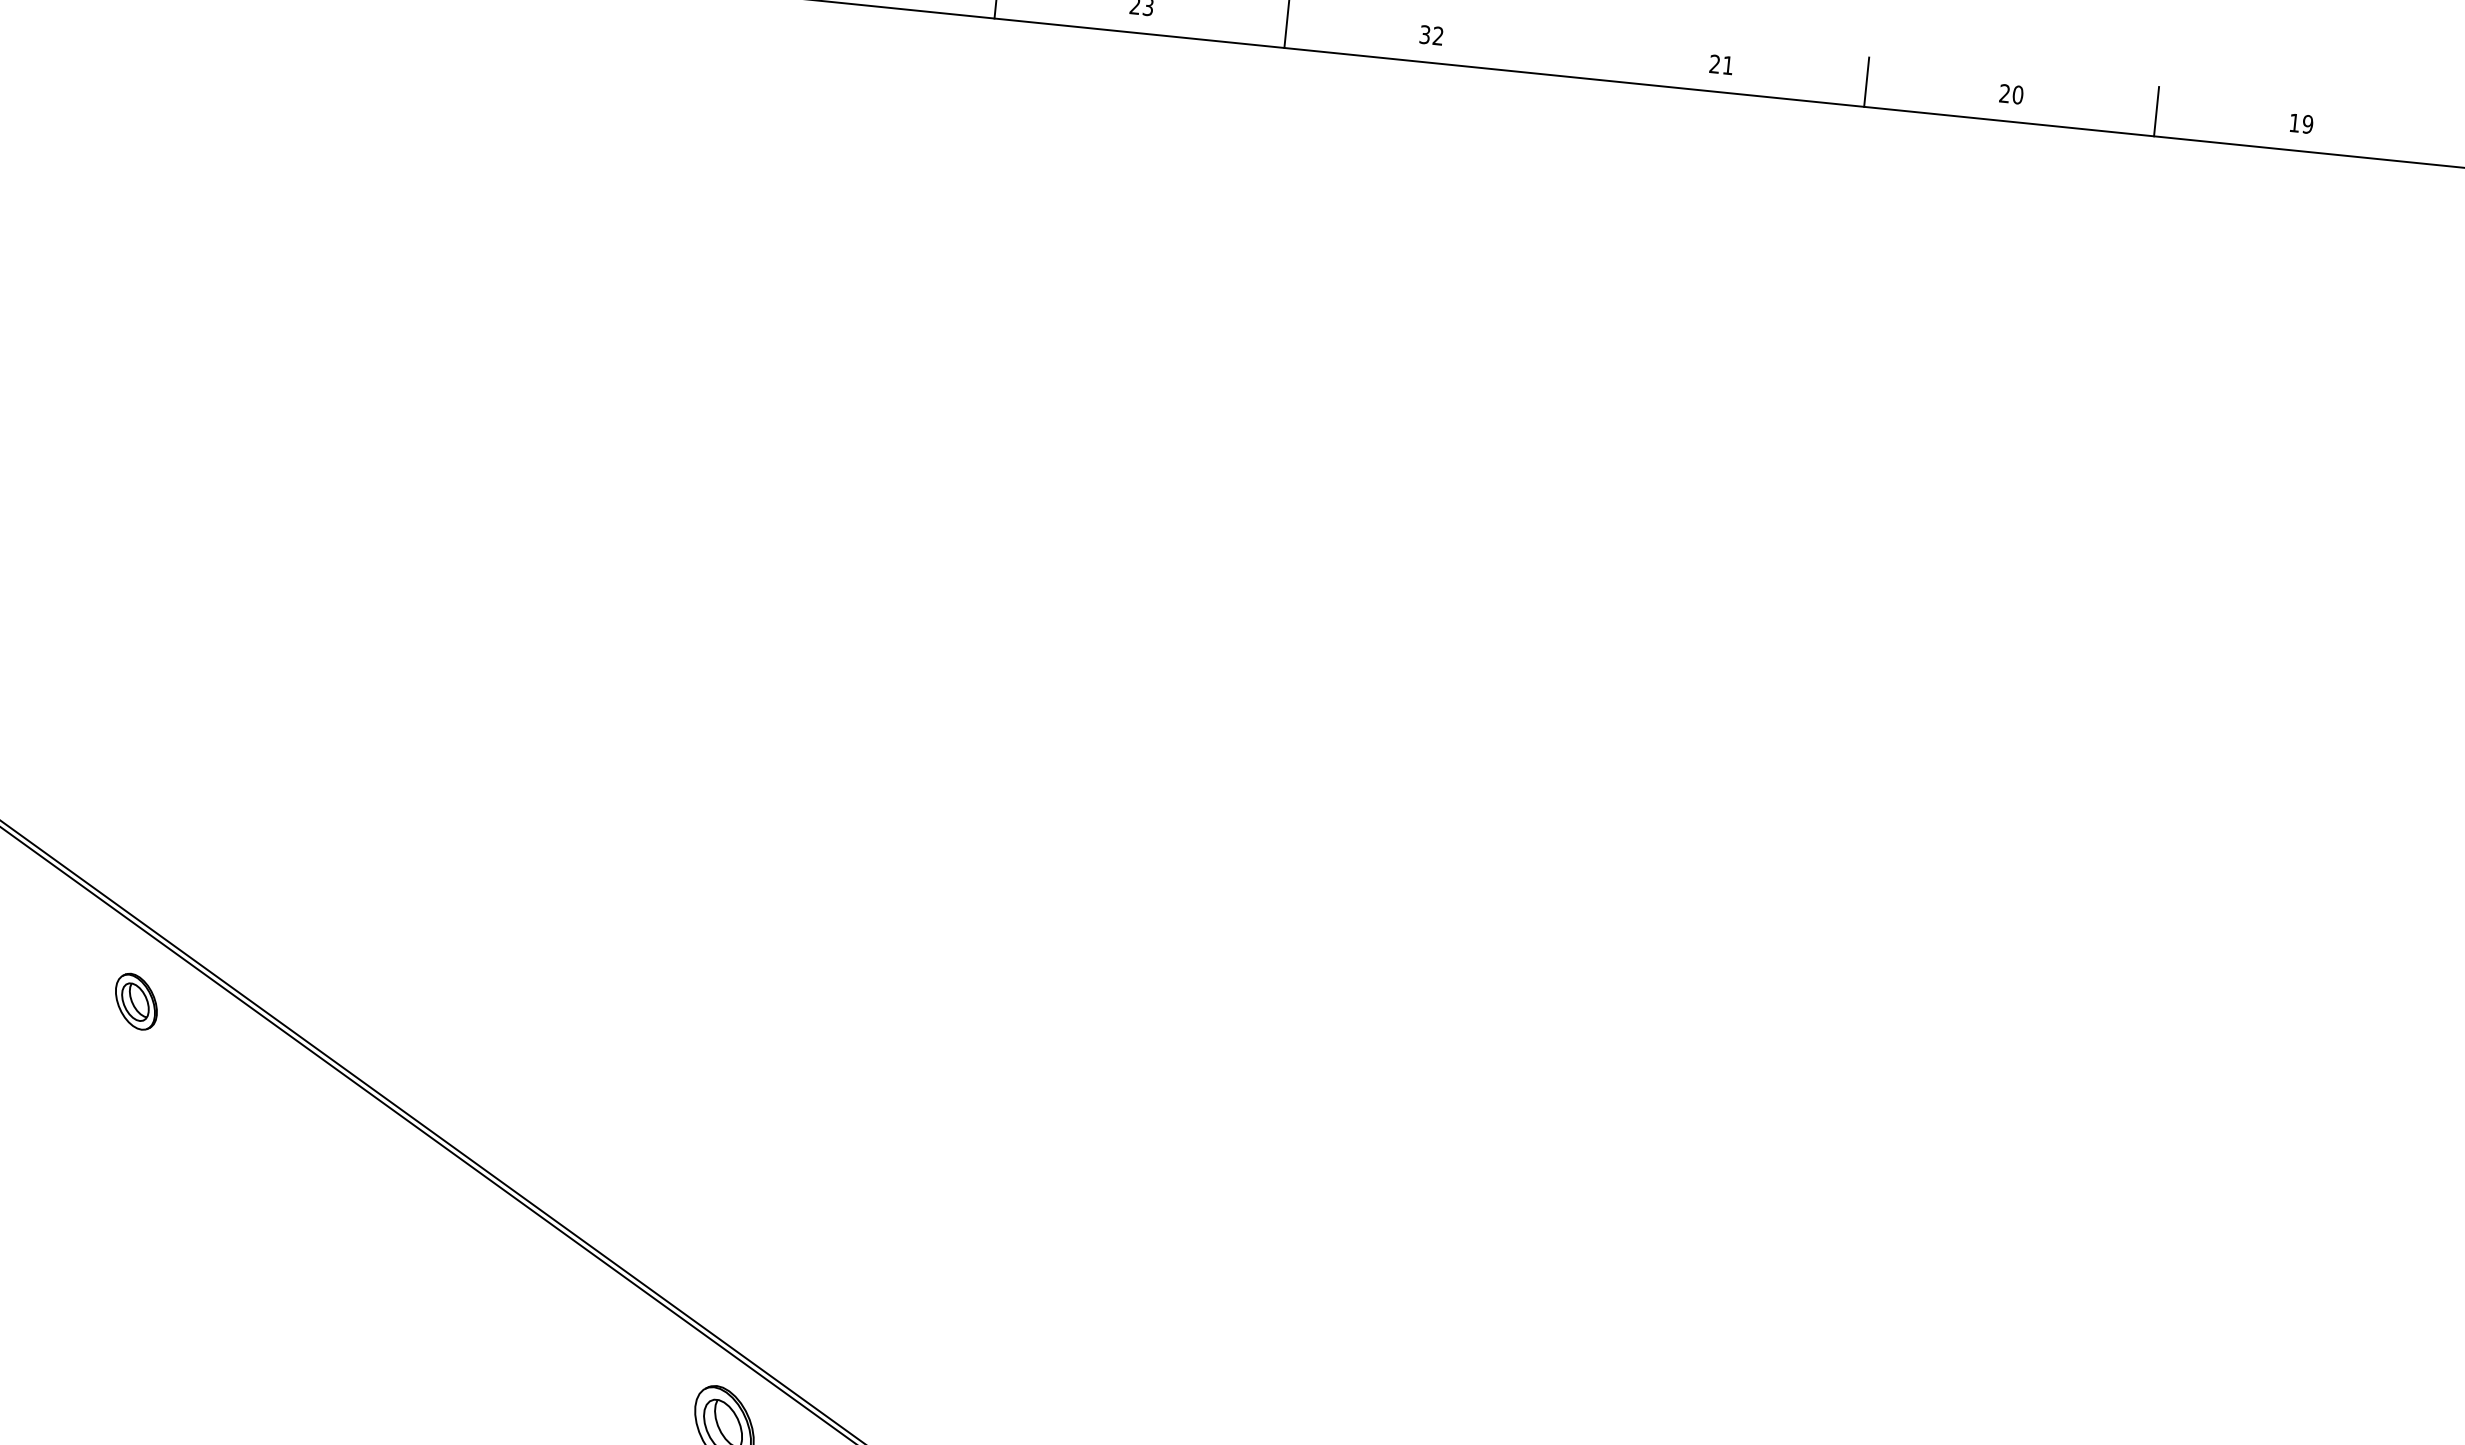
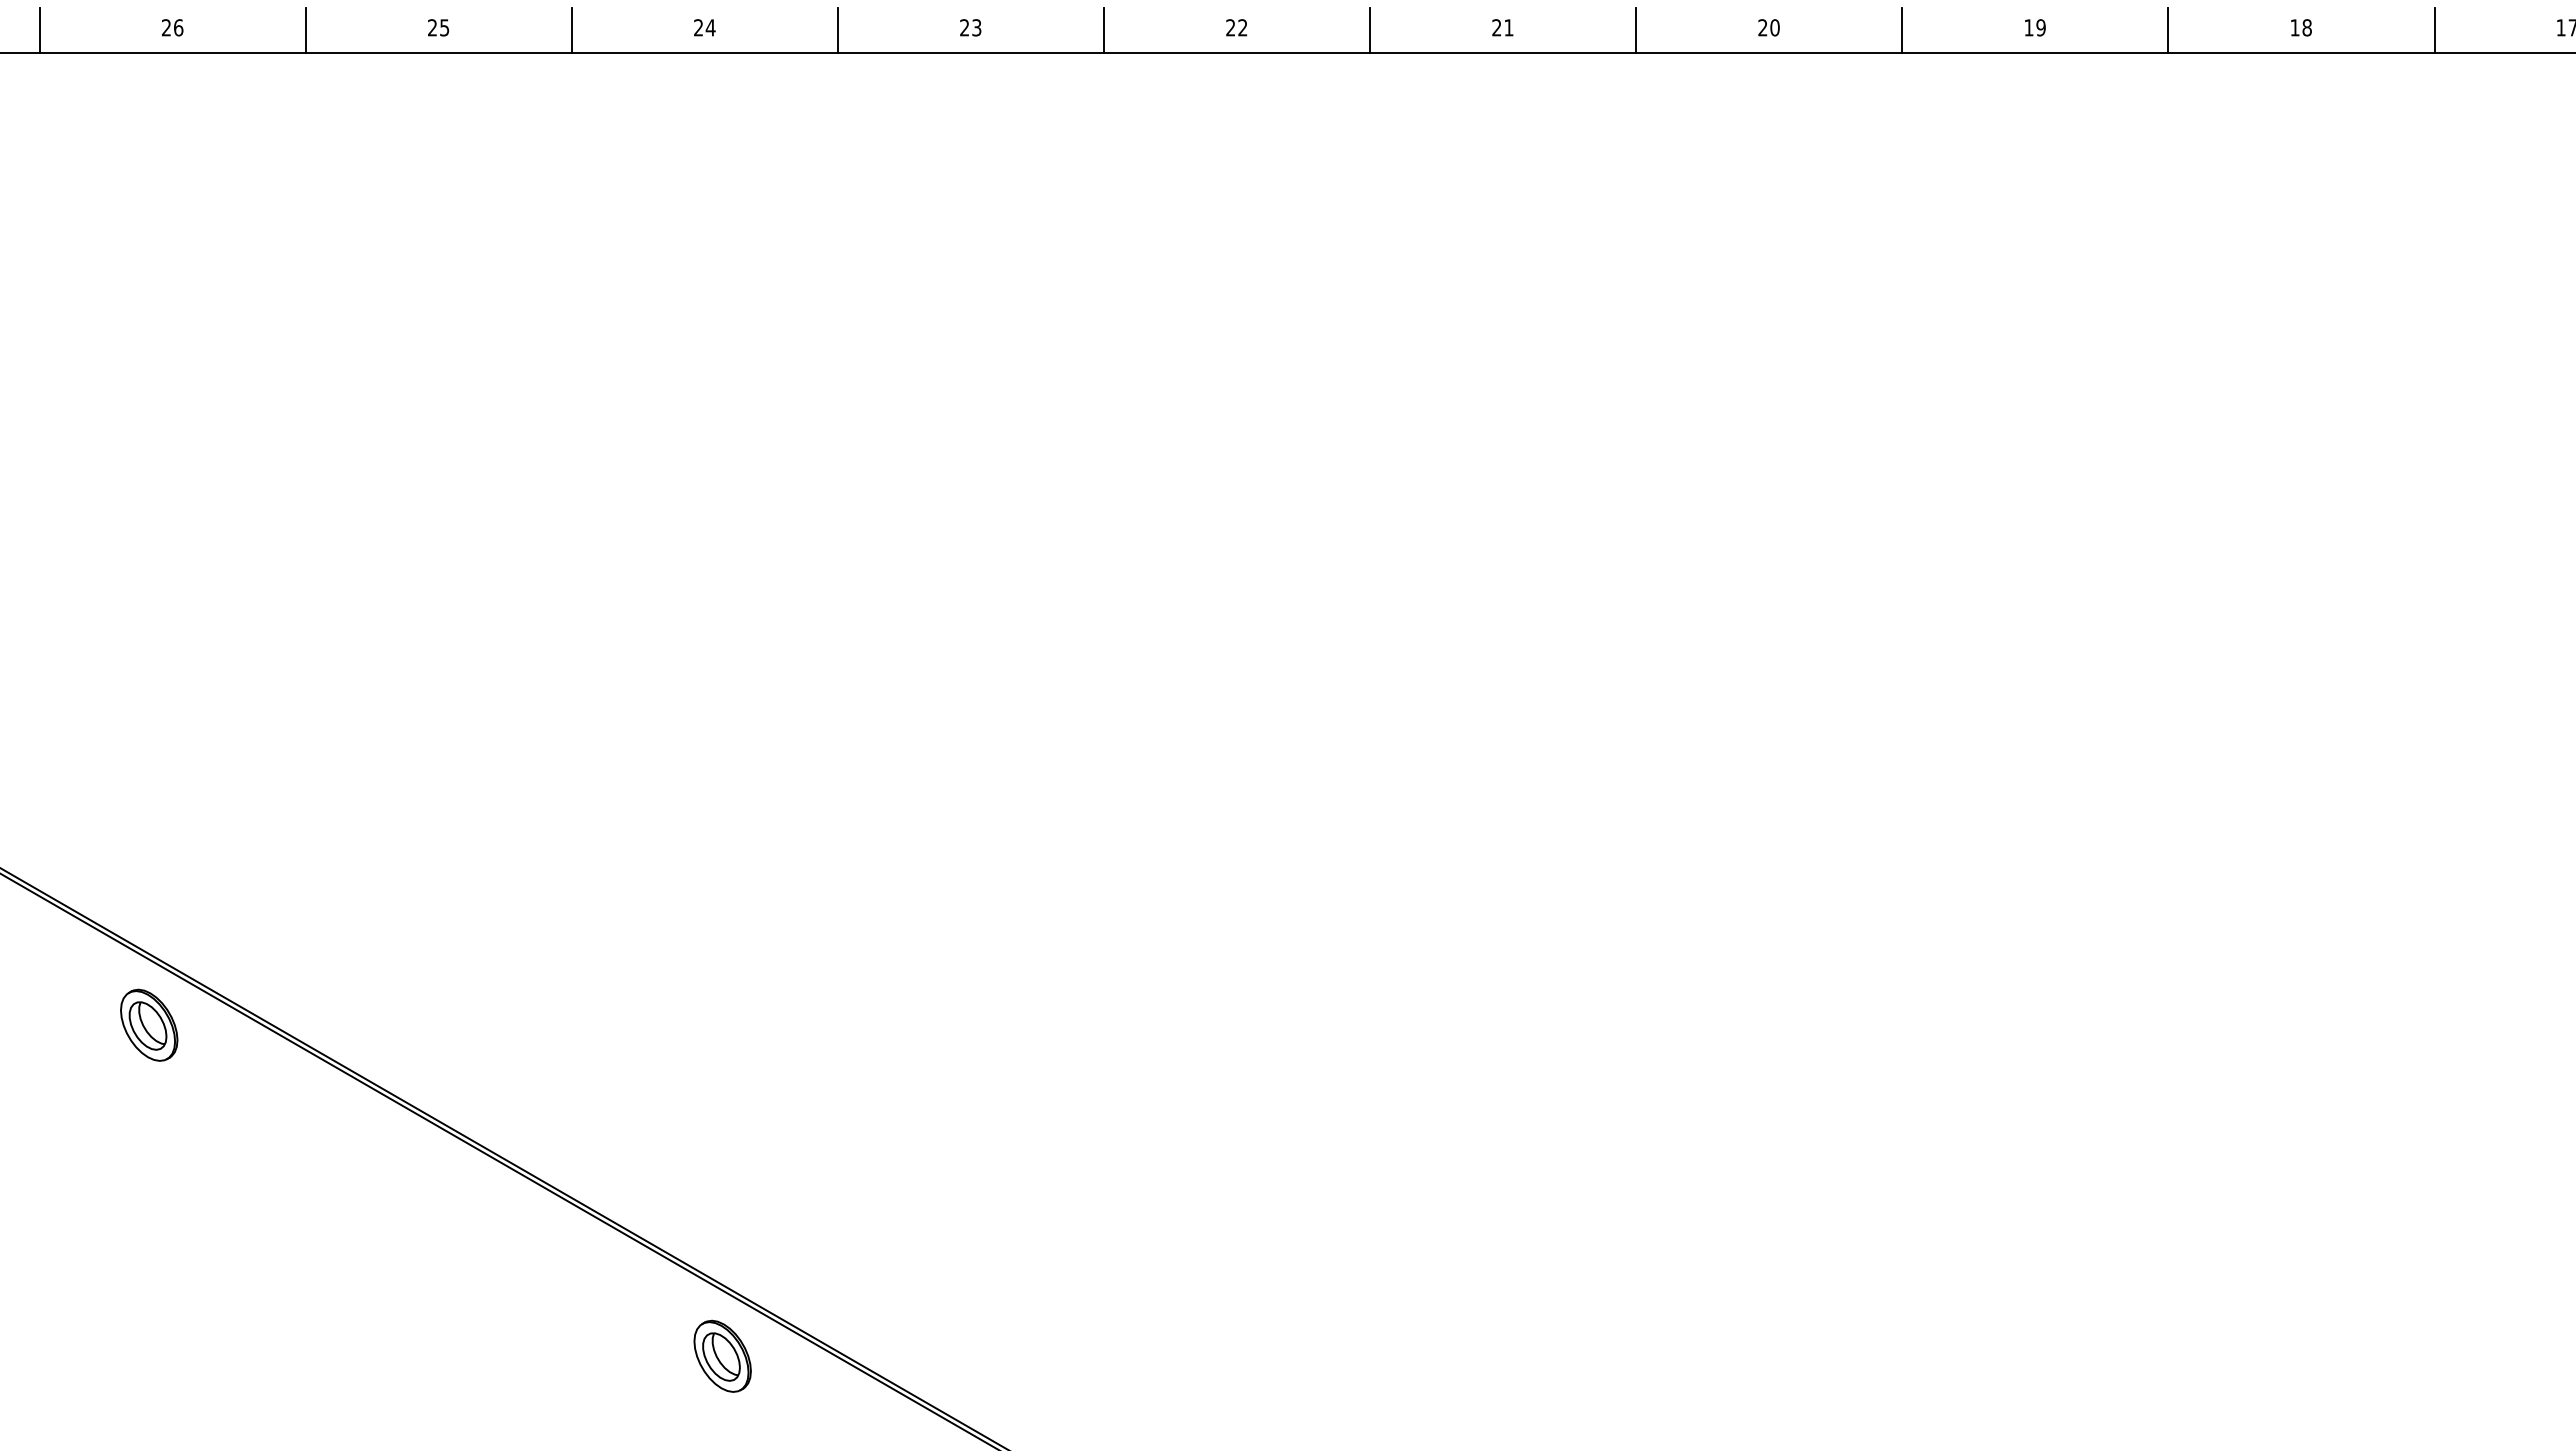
text: (1424, 34) -> (1230, 27), 32 -> 22
line: (1577, 52) -> (1370, 29), added
line: (2446, 140) -> (2168, 29), added
part: (136, 1000) -> (149, 1024), size x1.43

